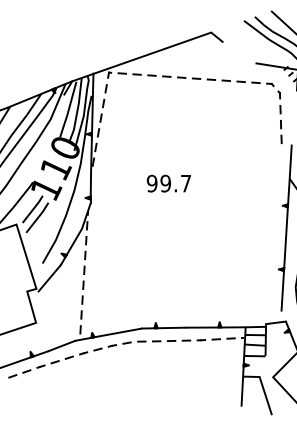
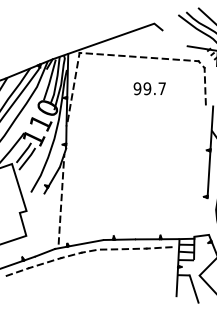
text: (168, 183) -> (149, 88), moved
line: (49, 277) -> (36, 202), removed
line: (282, 290) -> (206, 212), removed

